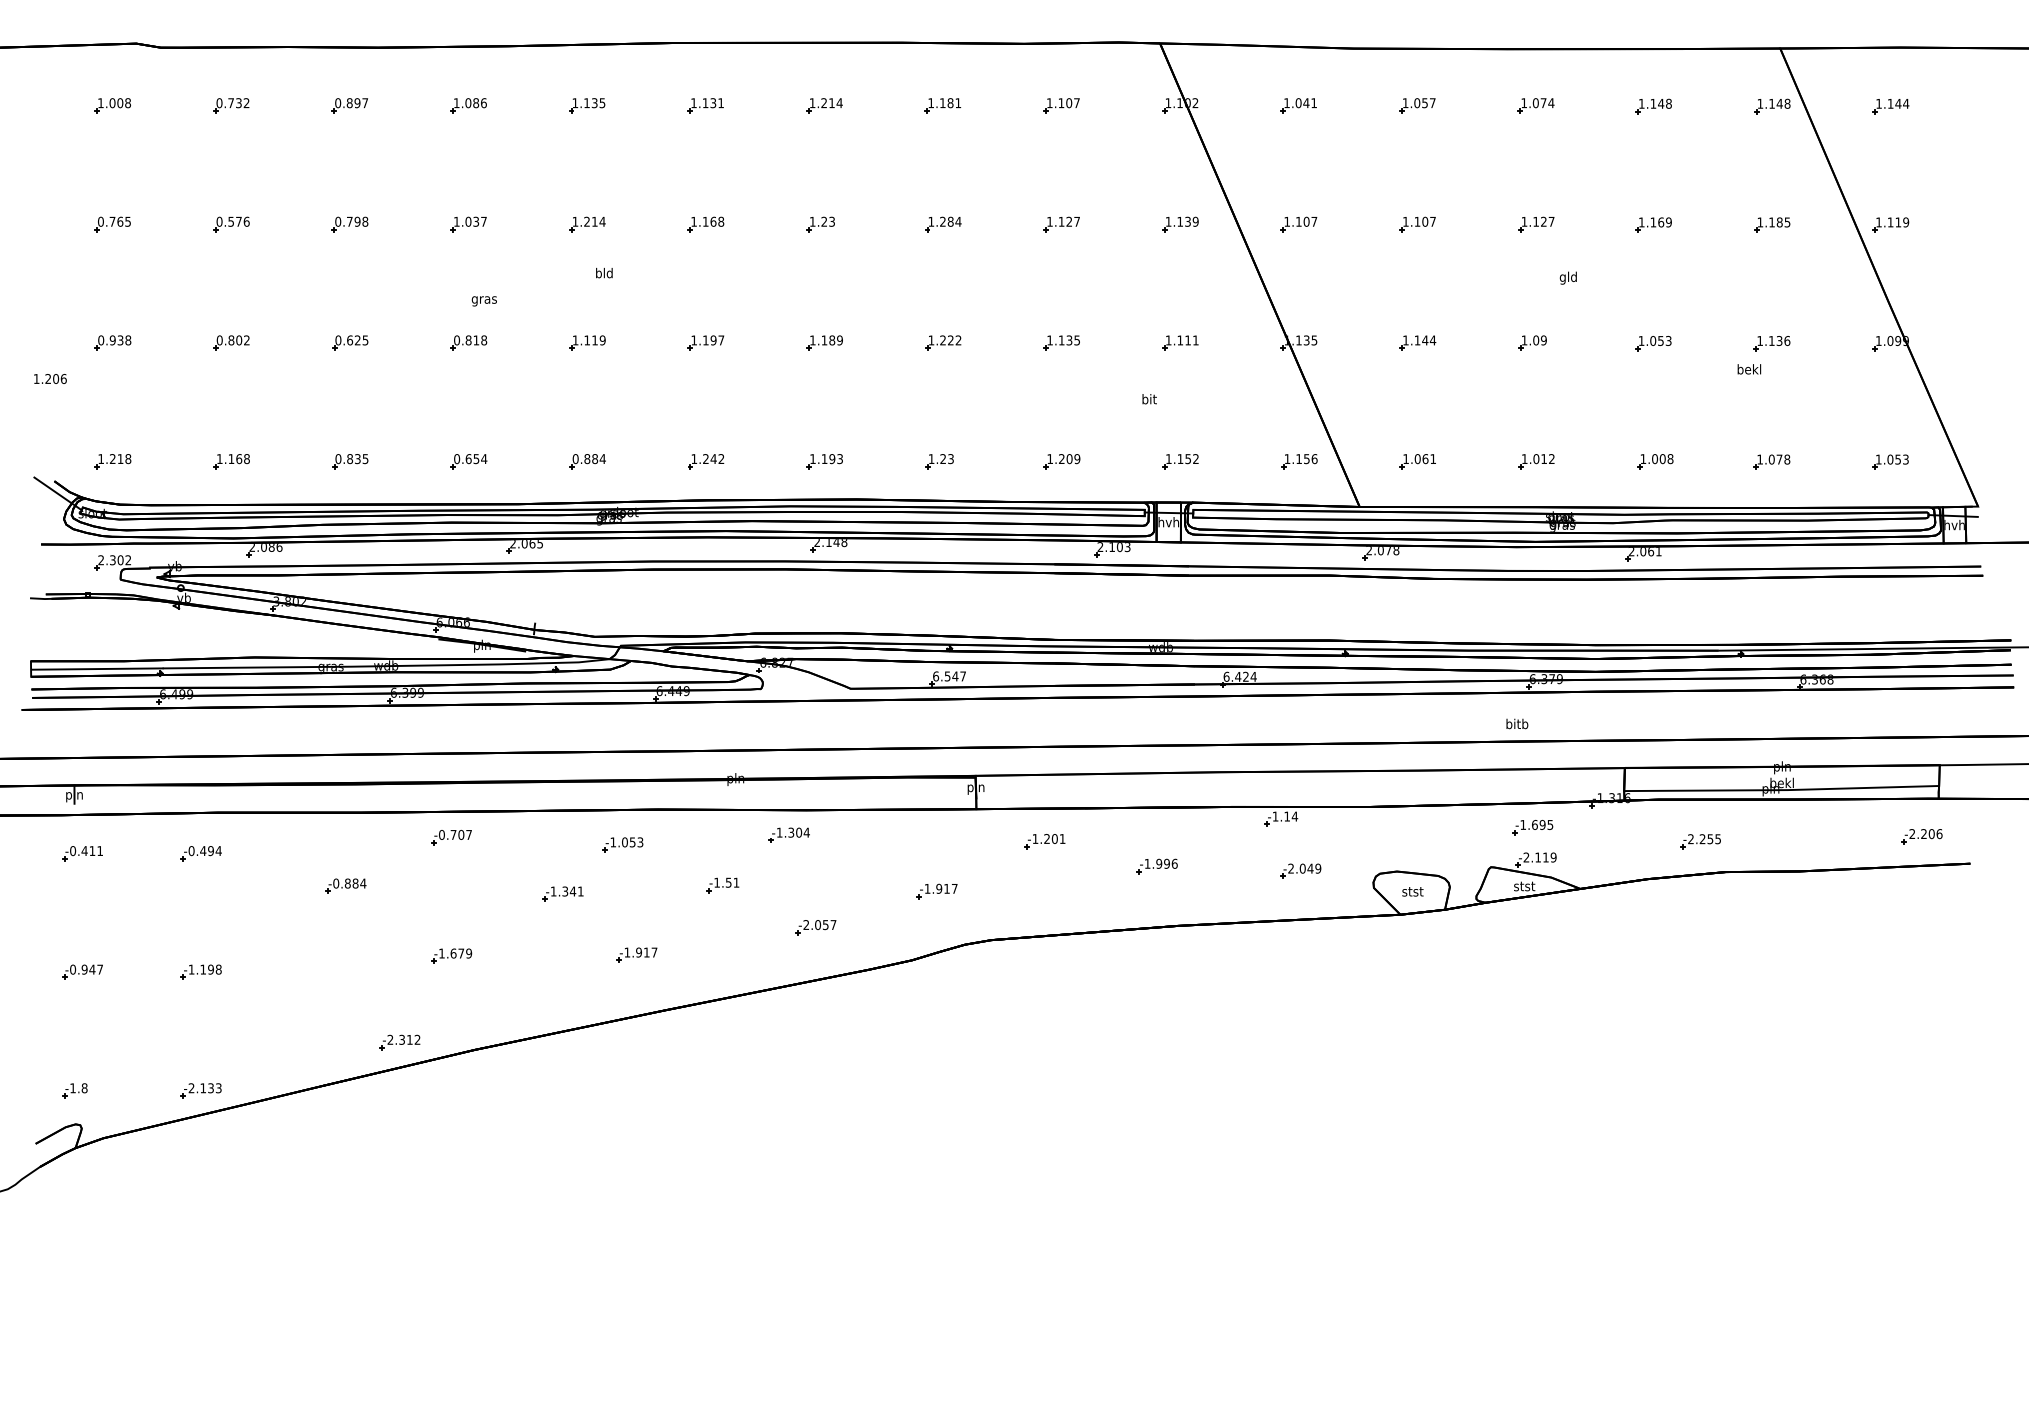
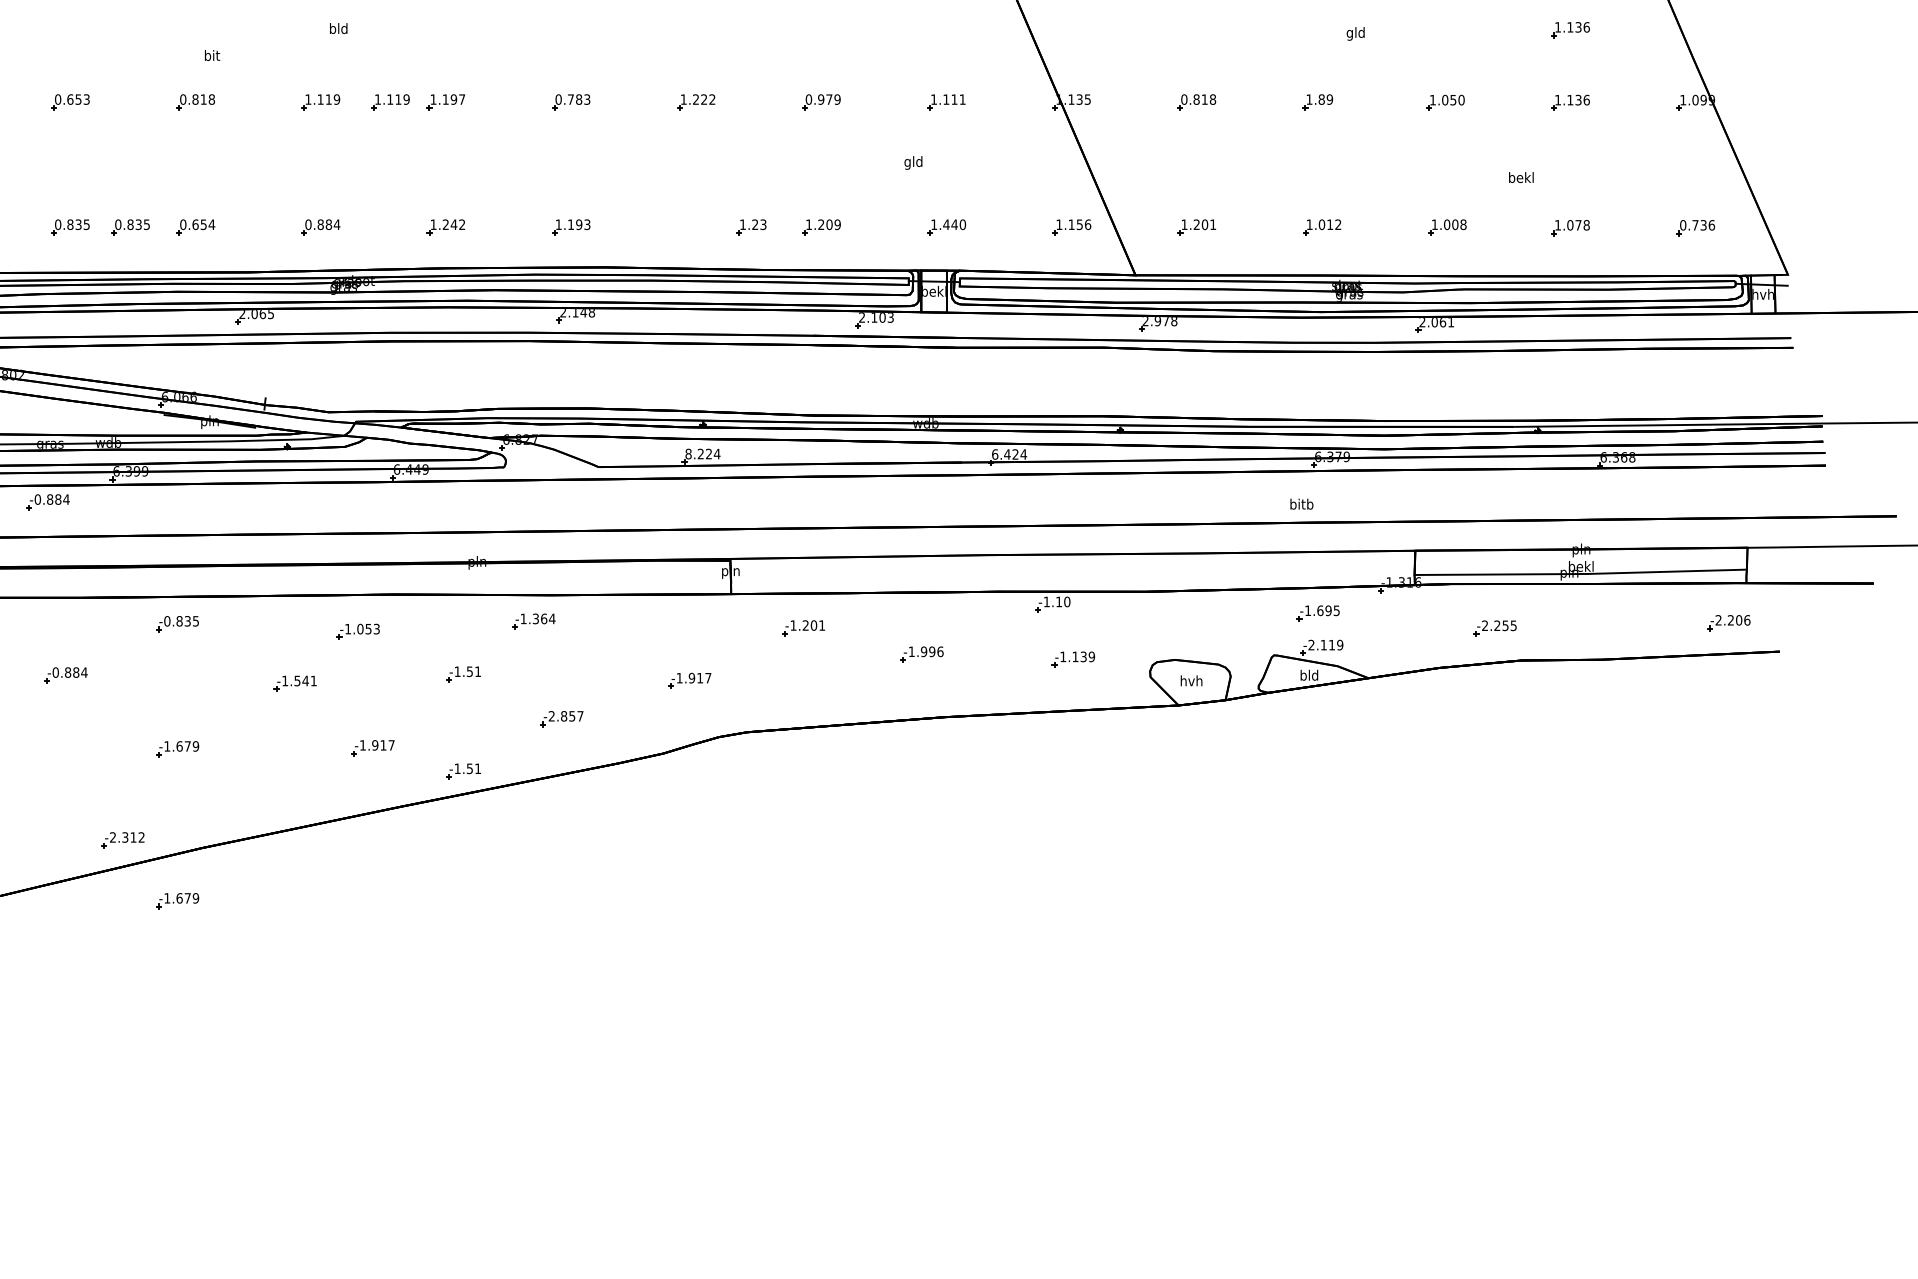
part: (1771, 274) -> (1570, 30), added
text: (483, 299) -> (211, 56), gras -> bit
text: (361, 340) -> (82, 99), 0.625 -> 0.653
text: (825, 340) -> (571, 99), 1.189 -> 0.783
text: (1063, 340) -> (823, 99), 1.135 -> 0.979
text: (1419, 340) -> (1198, 99), 1.144 -> 0.818
text: (1536, 340) -> (1322, 99), 1.09 -> 1.89
text: (1668, 340) -> (1461, 99), 1.053 -> 1.050
part: (653, 342) -> (390, 101), added
text: (1749, 369) -> (1521, 177), moved
text: (1148, 400) -> (912, 162), bit -> gld
text: (1187, 459) -> (953, 225), 1.152 -> 1.440
text: (1421, 459) -> (1200, 225), 1.061 -> 1.201
text: (1891, 459) -> (1696, 225), 1.053 -> 0.736
part: (407, 461) -> (131, 227), added
part: (939, 461) -> (751, 227), moved
text: (1168, 522) -> (933, 291), hvh -> bekl
text: (1380, 551) -> (1157, 322), 2.078 -> 2.978
text: (949, 676) -> (702, 454), 6.547 -> 8.224
part: (328, 721) -> (47, 501), added
text: (1294, 816) -> (1066, 601), -1.14 -> -1.10
text: (799, 832) -> (544, 618), -1.304 -> -1.364
text: (460, 834) -> (186, 620), -0.707 -> -0.835
text: (1300, 868) -> (1073, 656), -2.049 -> -1.139
text: (1524, 885) -> (1309, 674), stst -> bld
text: (564, 890) -> (296, 679), -1.341 -> -1.541
text: (1412, 891) -> (1191, 680), stst -> hvh
text: (818, 924) -> (564, 715), -2.057 -> -2.857
part: (722, 977) -> (463, 771), added
part: (451, 1099) -> (177, 900), added

